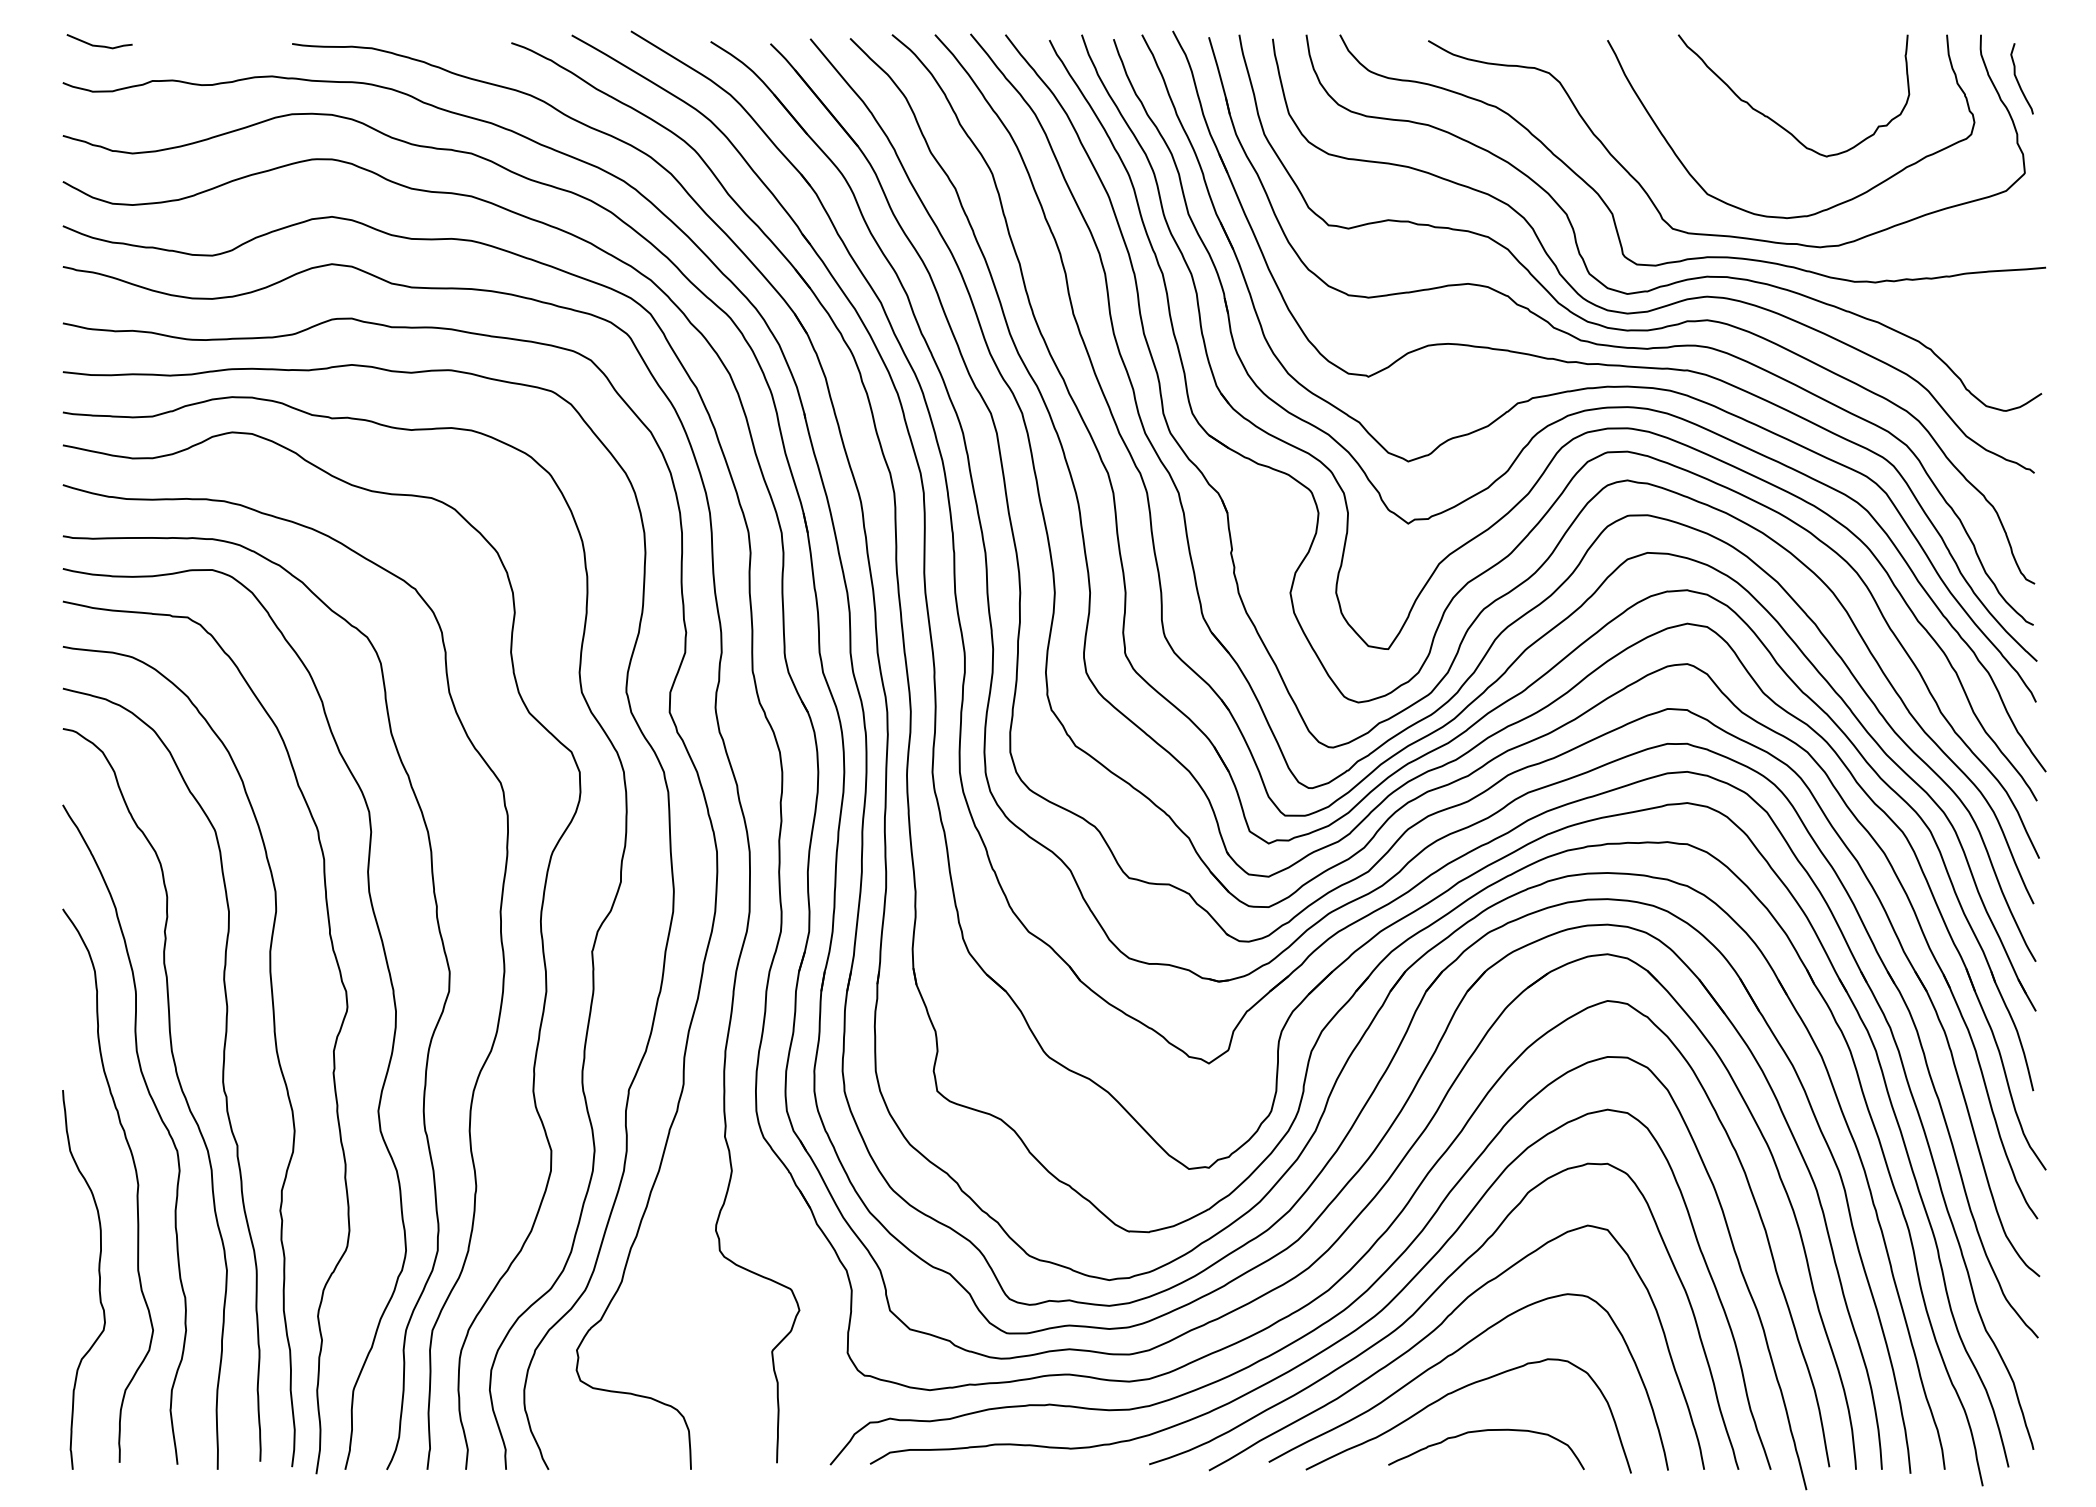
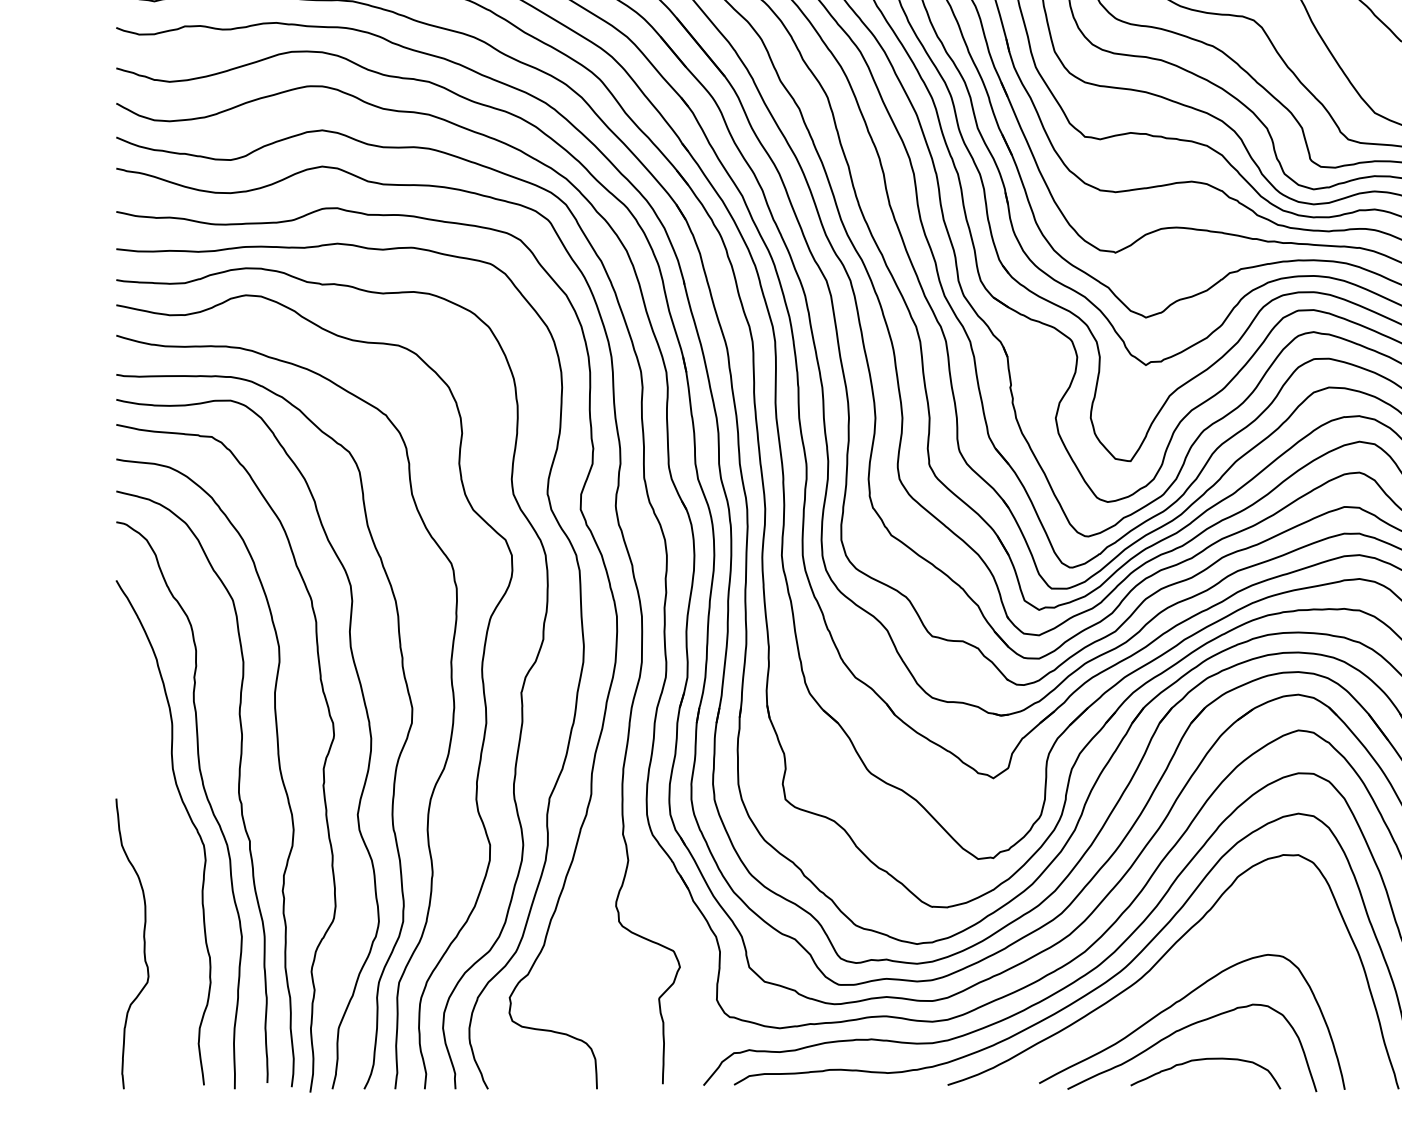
curve: (136, 1181) -> (172, 868), removed
curve: (1441, 1325) -> (1171, 978), removed

